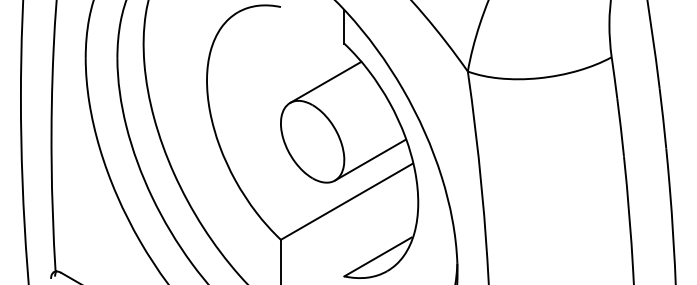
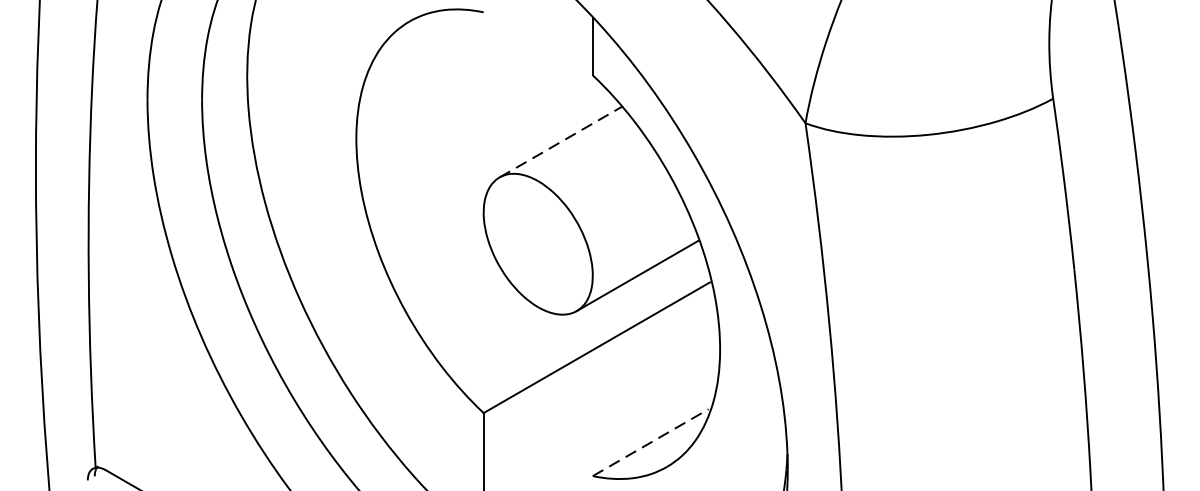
line: (326, 82) -> (562, 142), solid -> dashed
line: (377, 257) -> (649, 443), solid -> dashed

